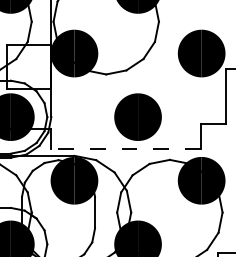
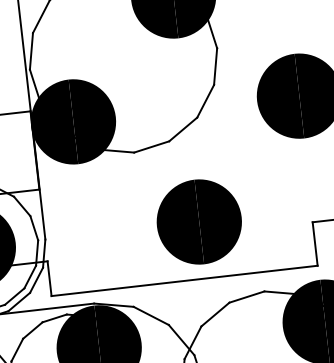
line: (126, 148) -> (185, 279), dashed -> solid

